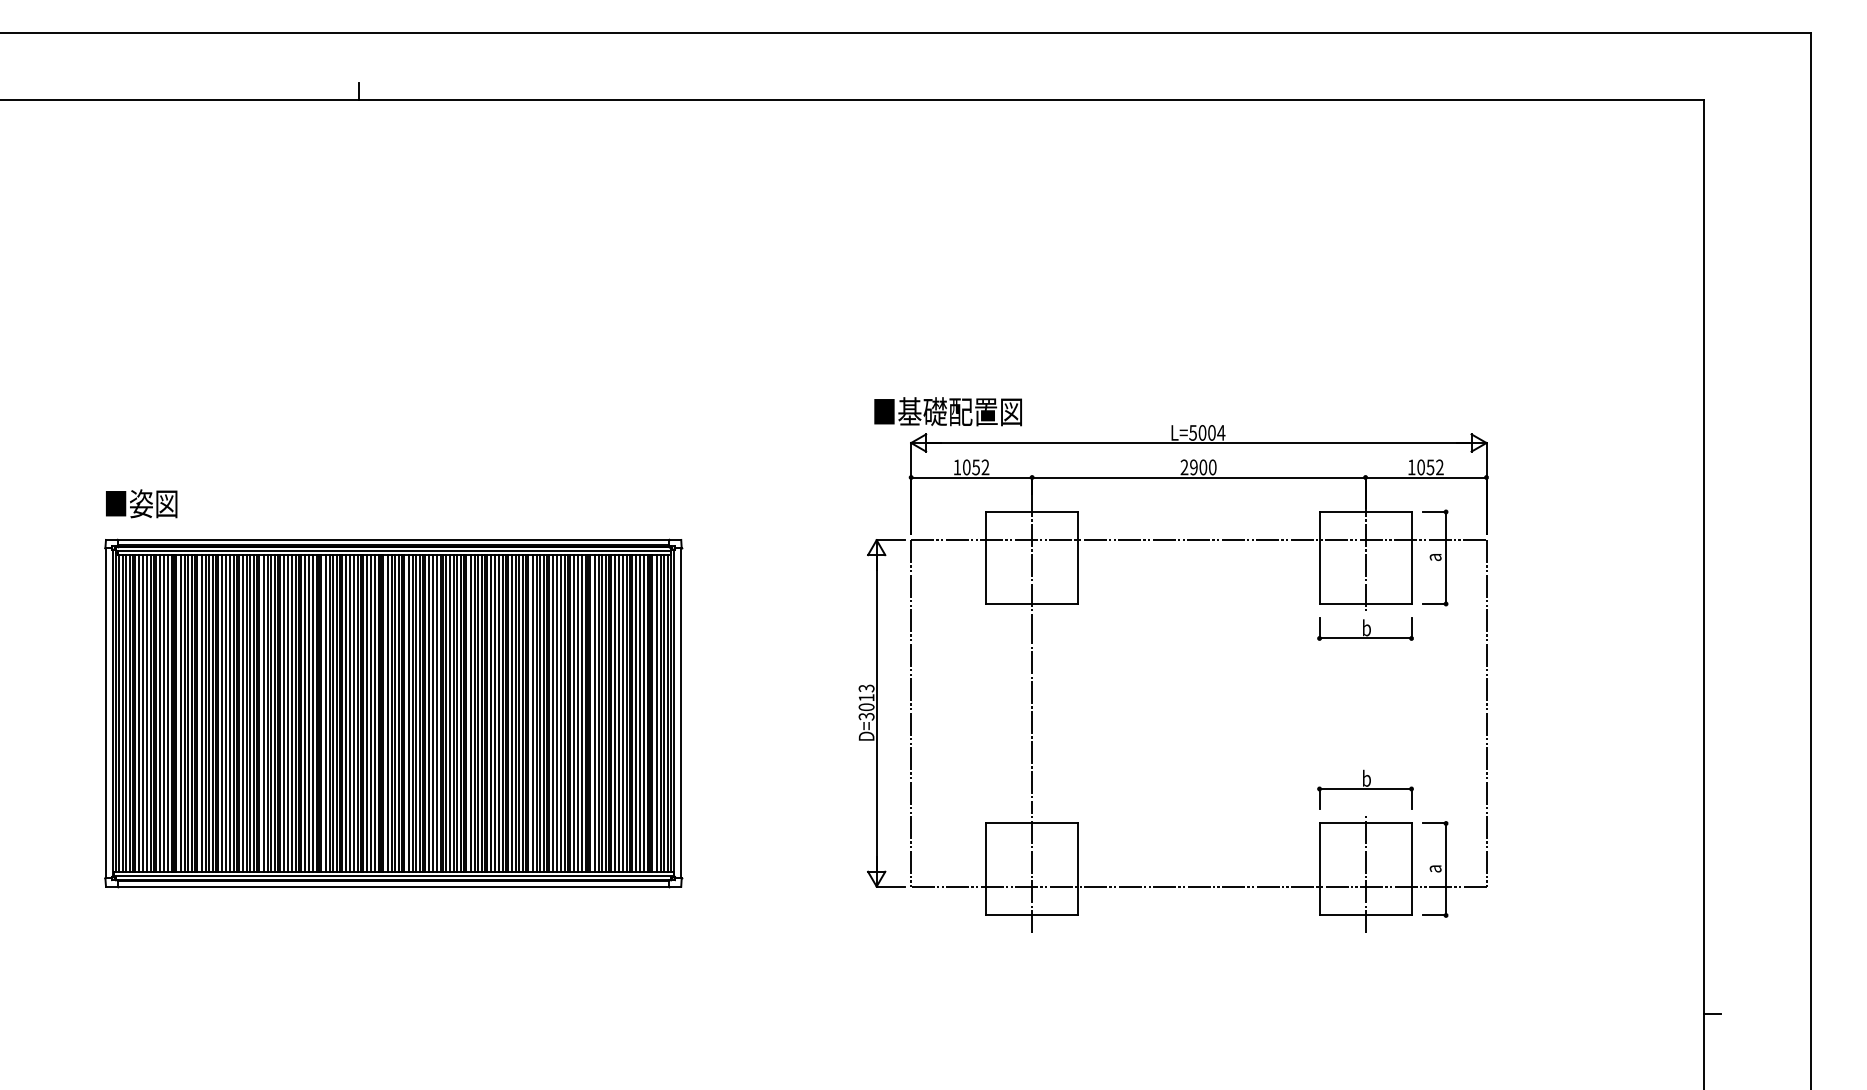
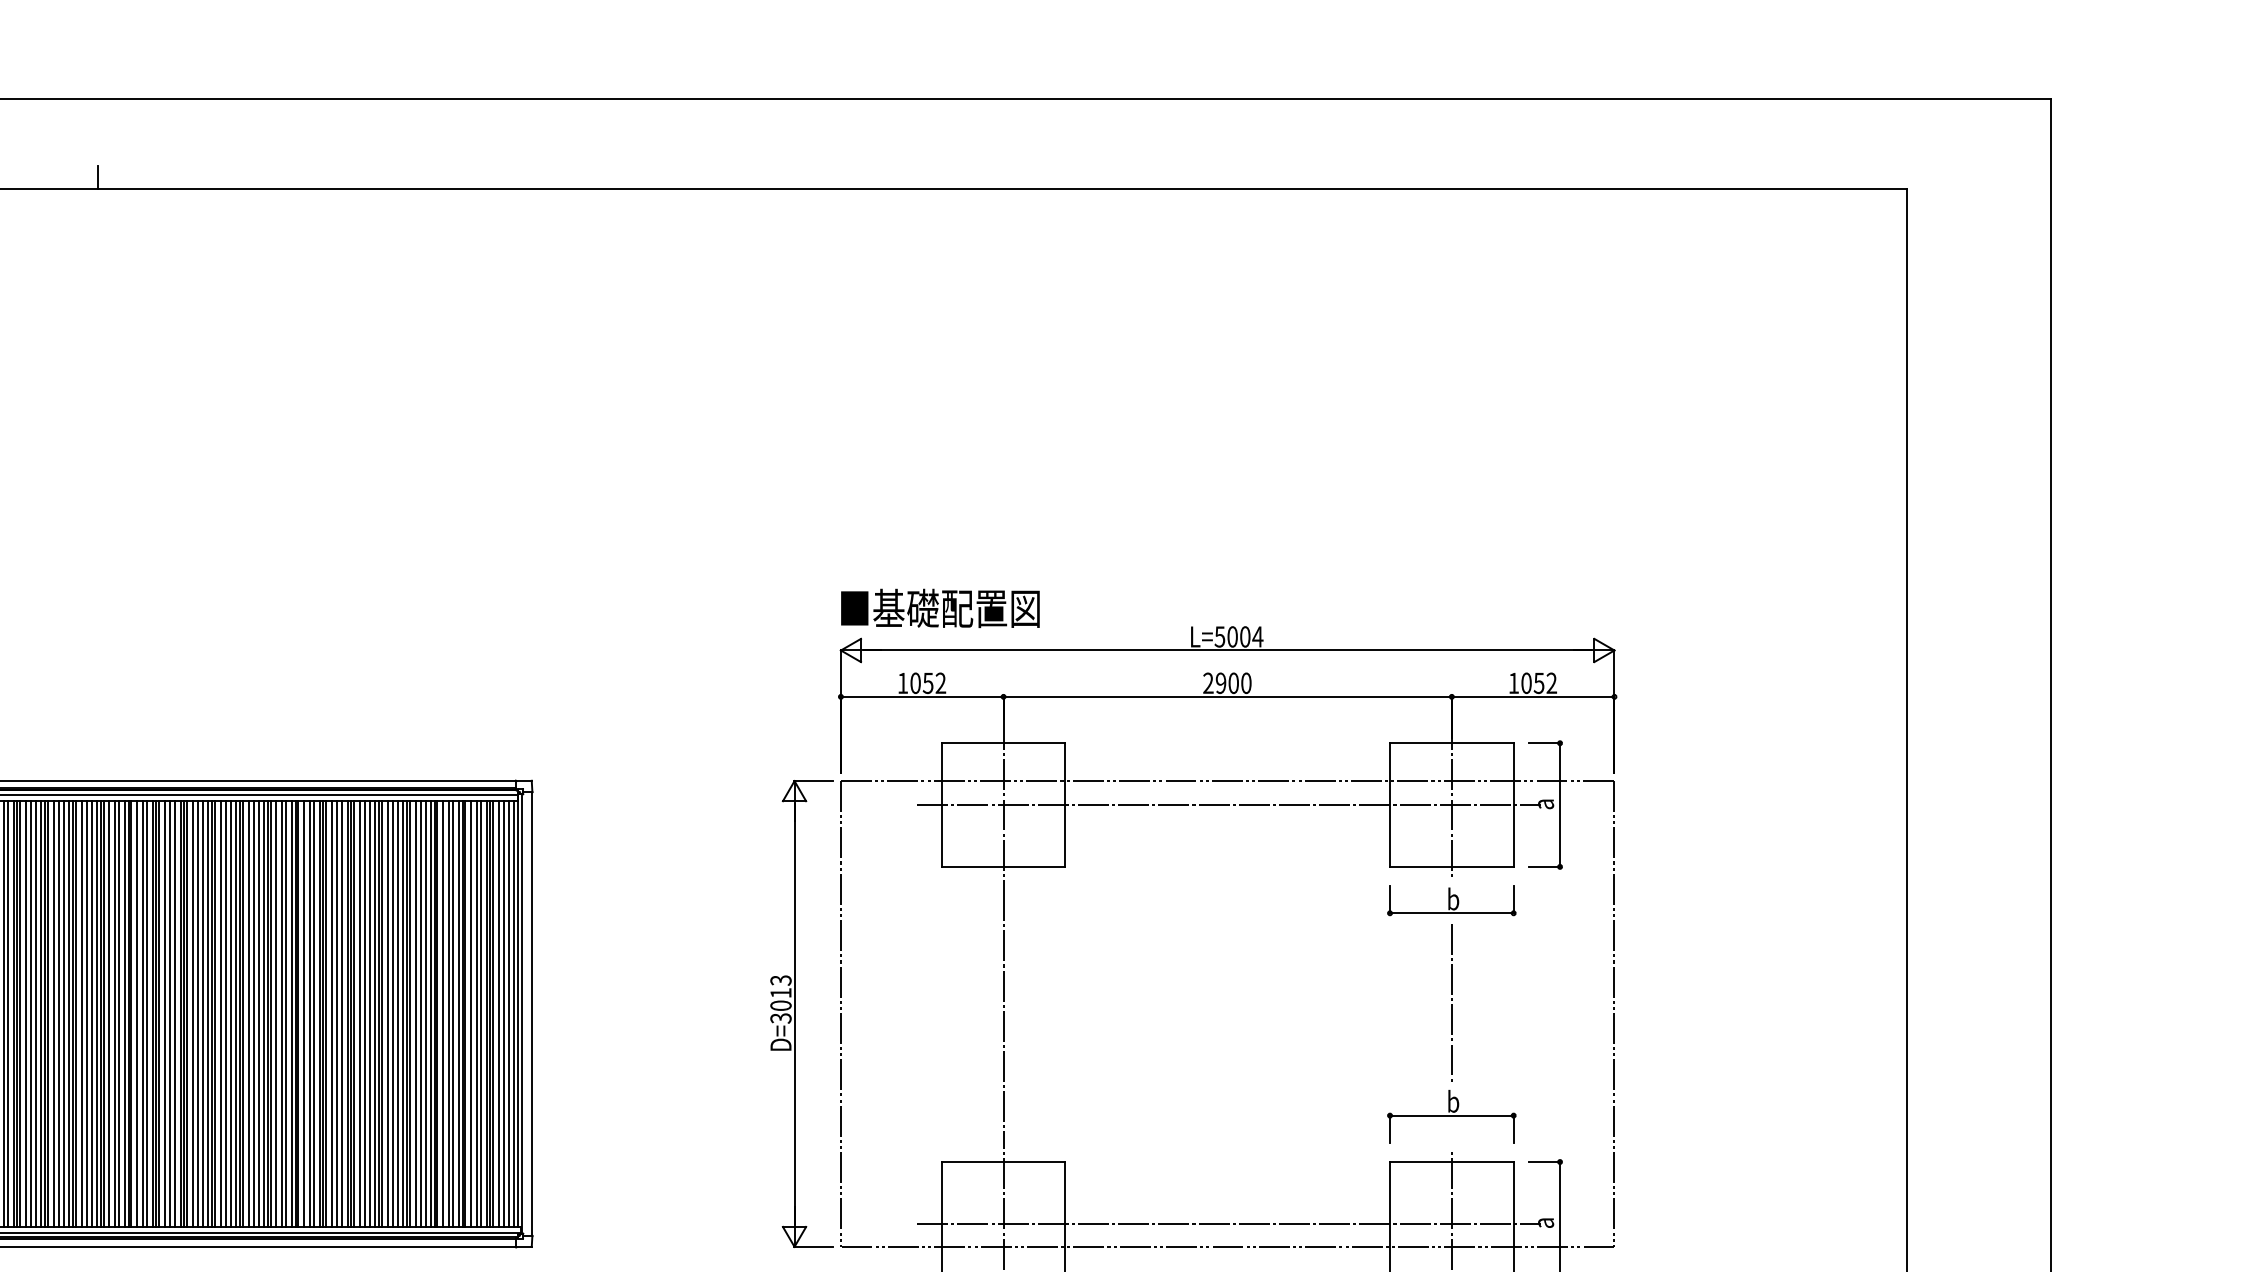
text: (947, 411) -> (939, 608), moved
line: (1199, 557) -> (1228, 804), added
line: (1365, 706) -> (1451, 1004), added
line: (1199, 869) -> (1228, 1223), added

